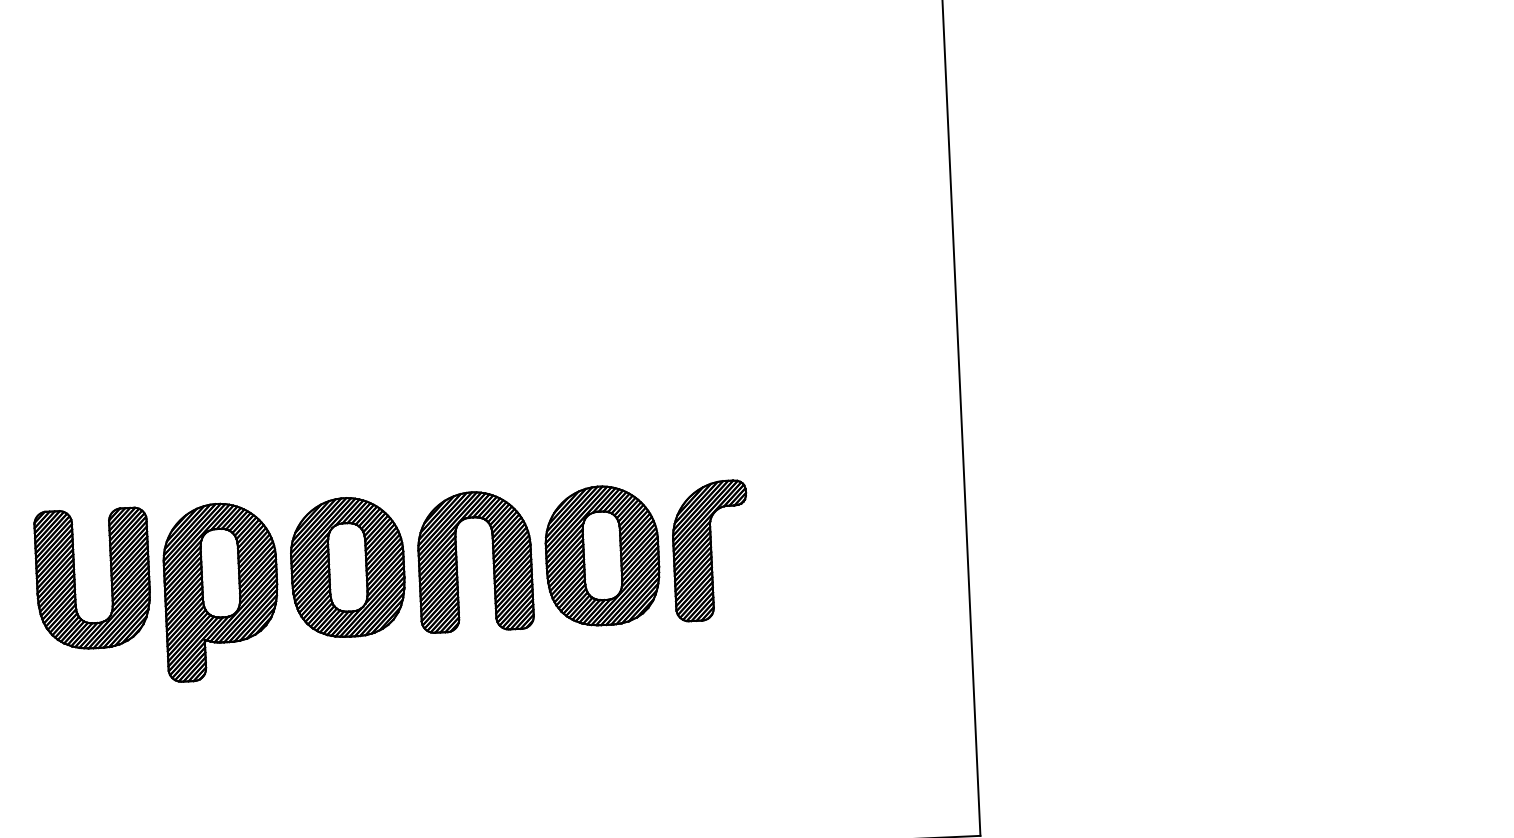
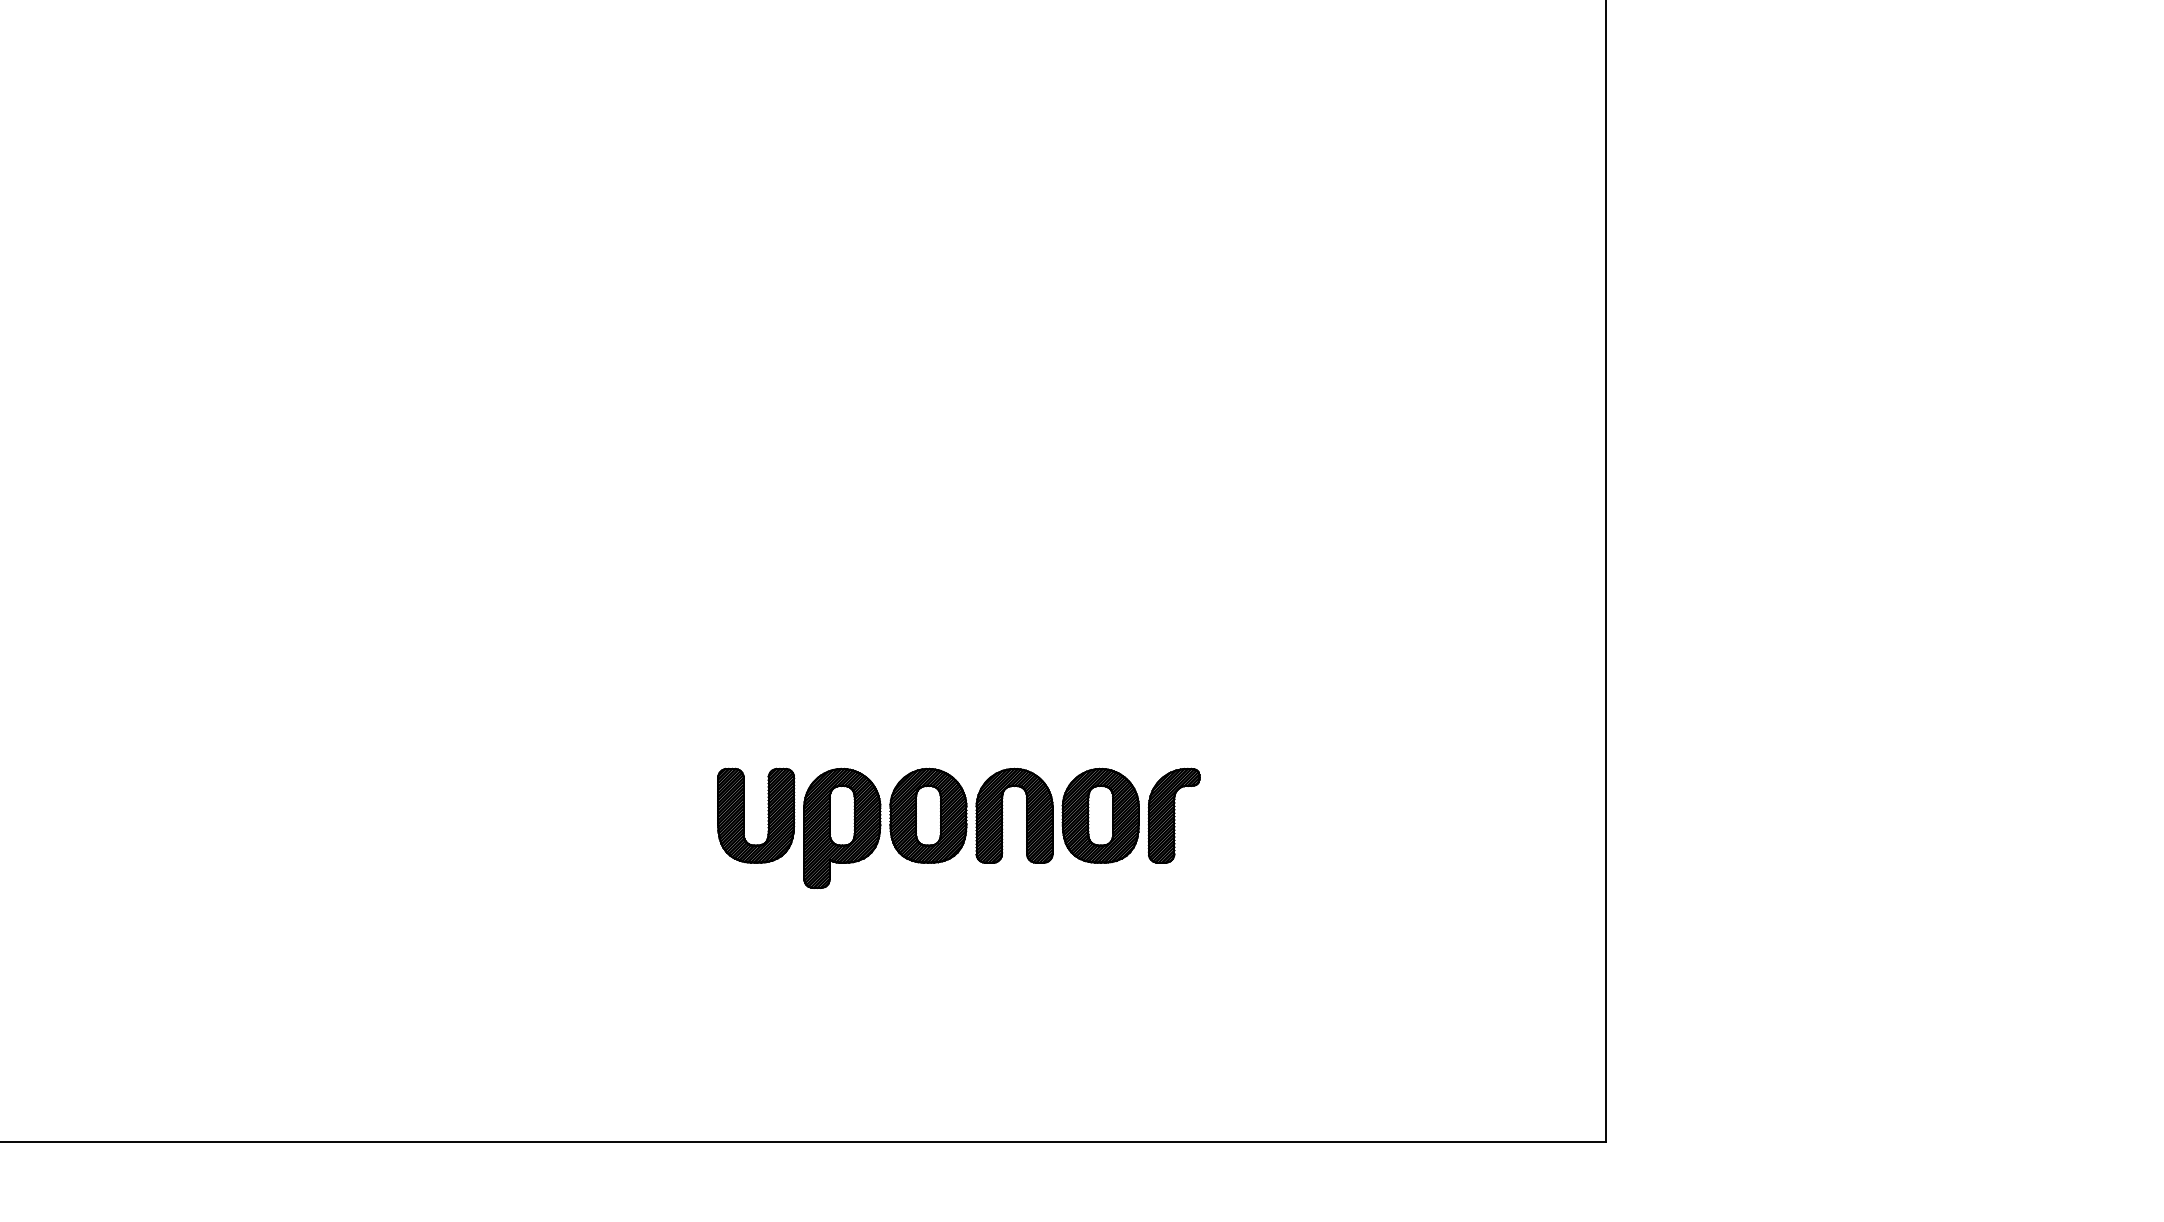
part: (393, 584) -> (958, 828), size x0.6

